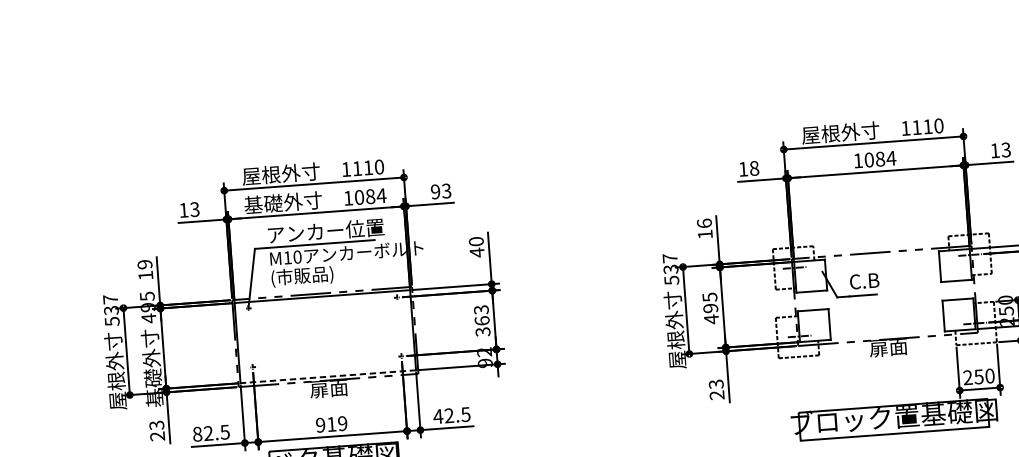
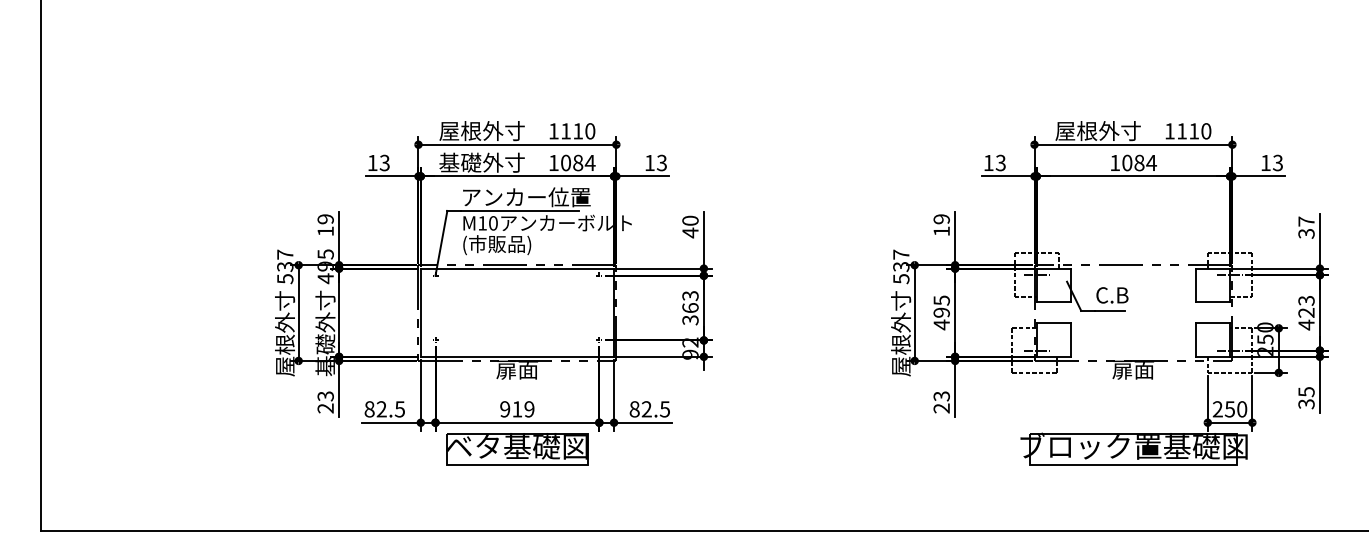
text: (754, 168) -> (1000, 162), 18 -> 13
text: (435, 191) -> (649, 162), 93 -> 13
text: (704, 223) -> (941, 219), 16 -> 19
line: (328, 376) -> (517, 356), dashed -> solid
text: (438, 416) -> (634, 409), 42.5 -> 82.5

